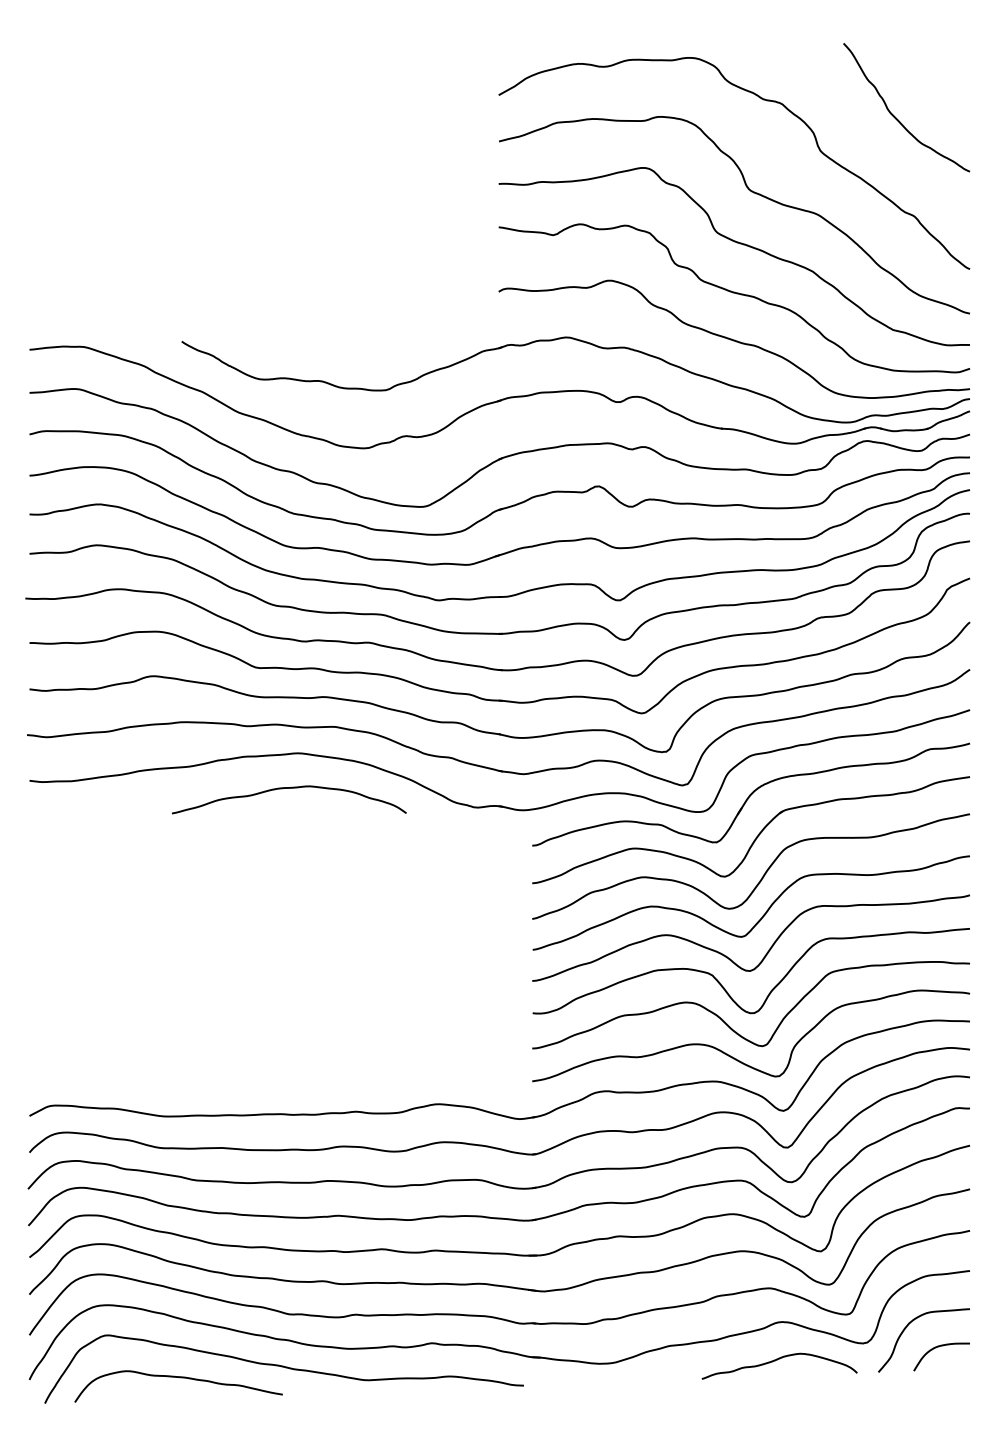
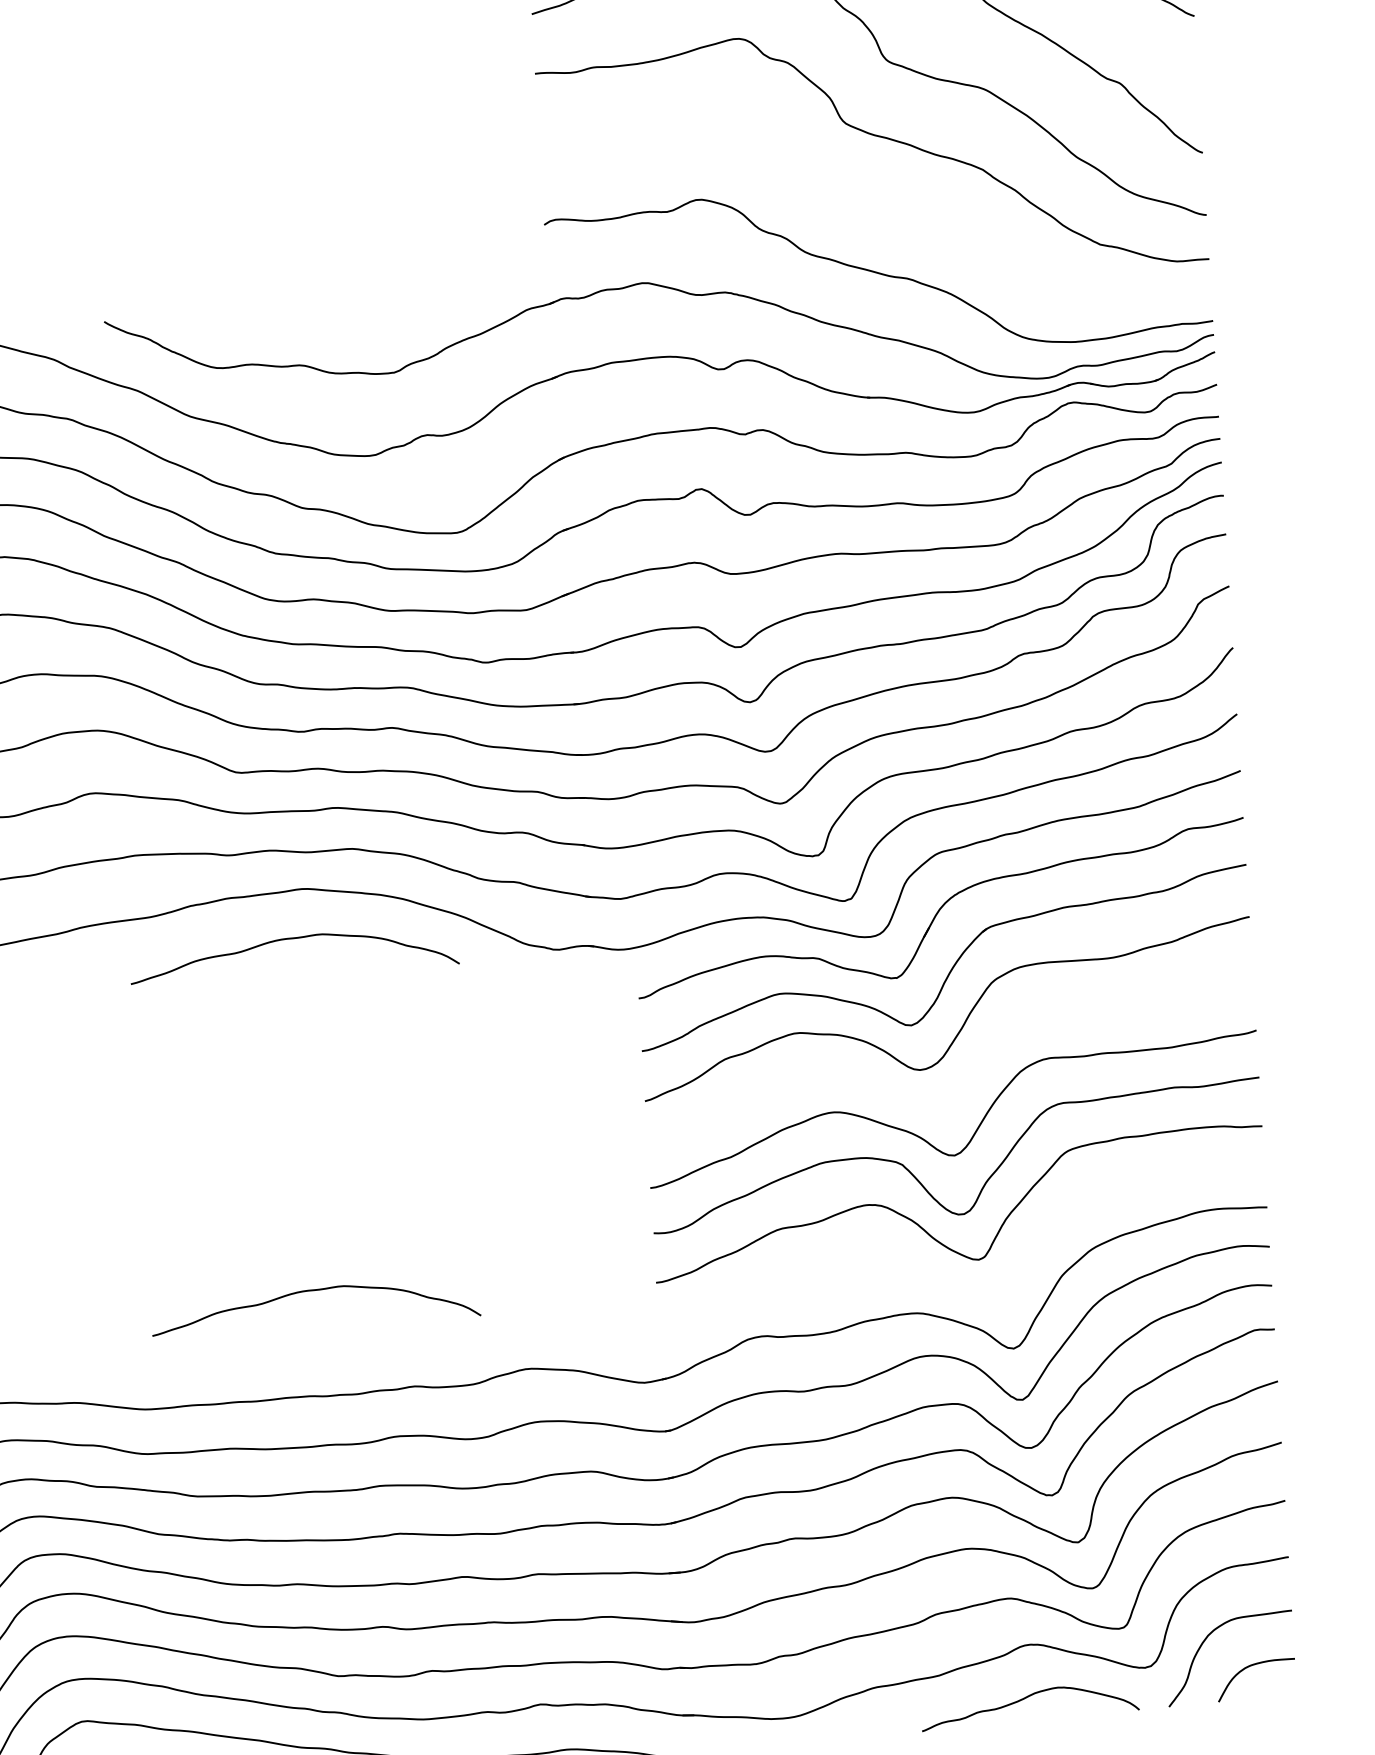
curve: (736, 294) -> (877, 208), removed
curve: (763, 914) -> (968, 1075), removed
curve: (289, 1039) -> (315, 1290), added
curve: (738, 1059) -> (946, 1280), removed

